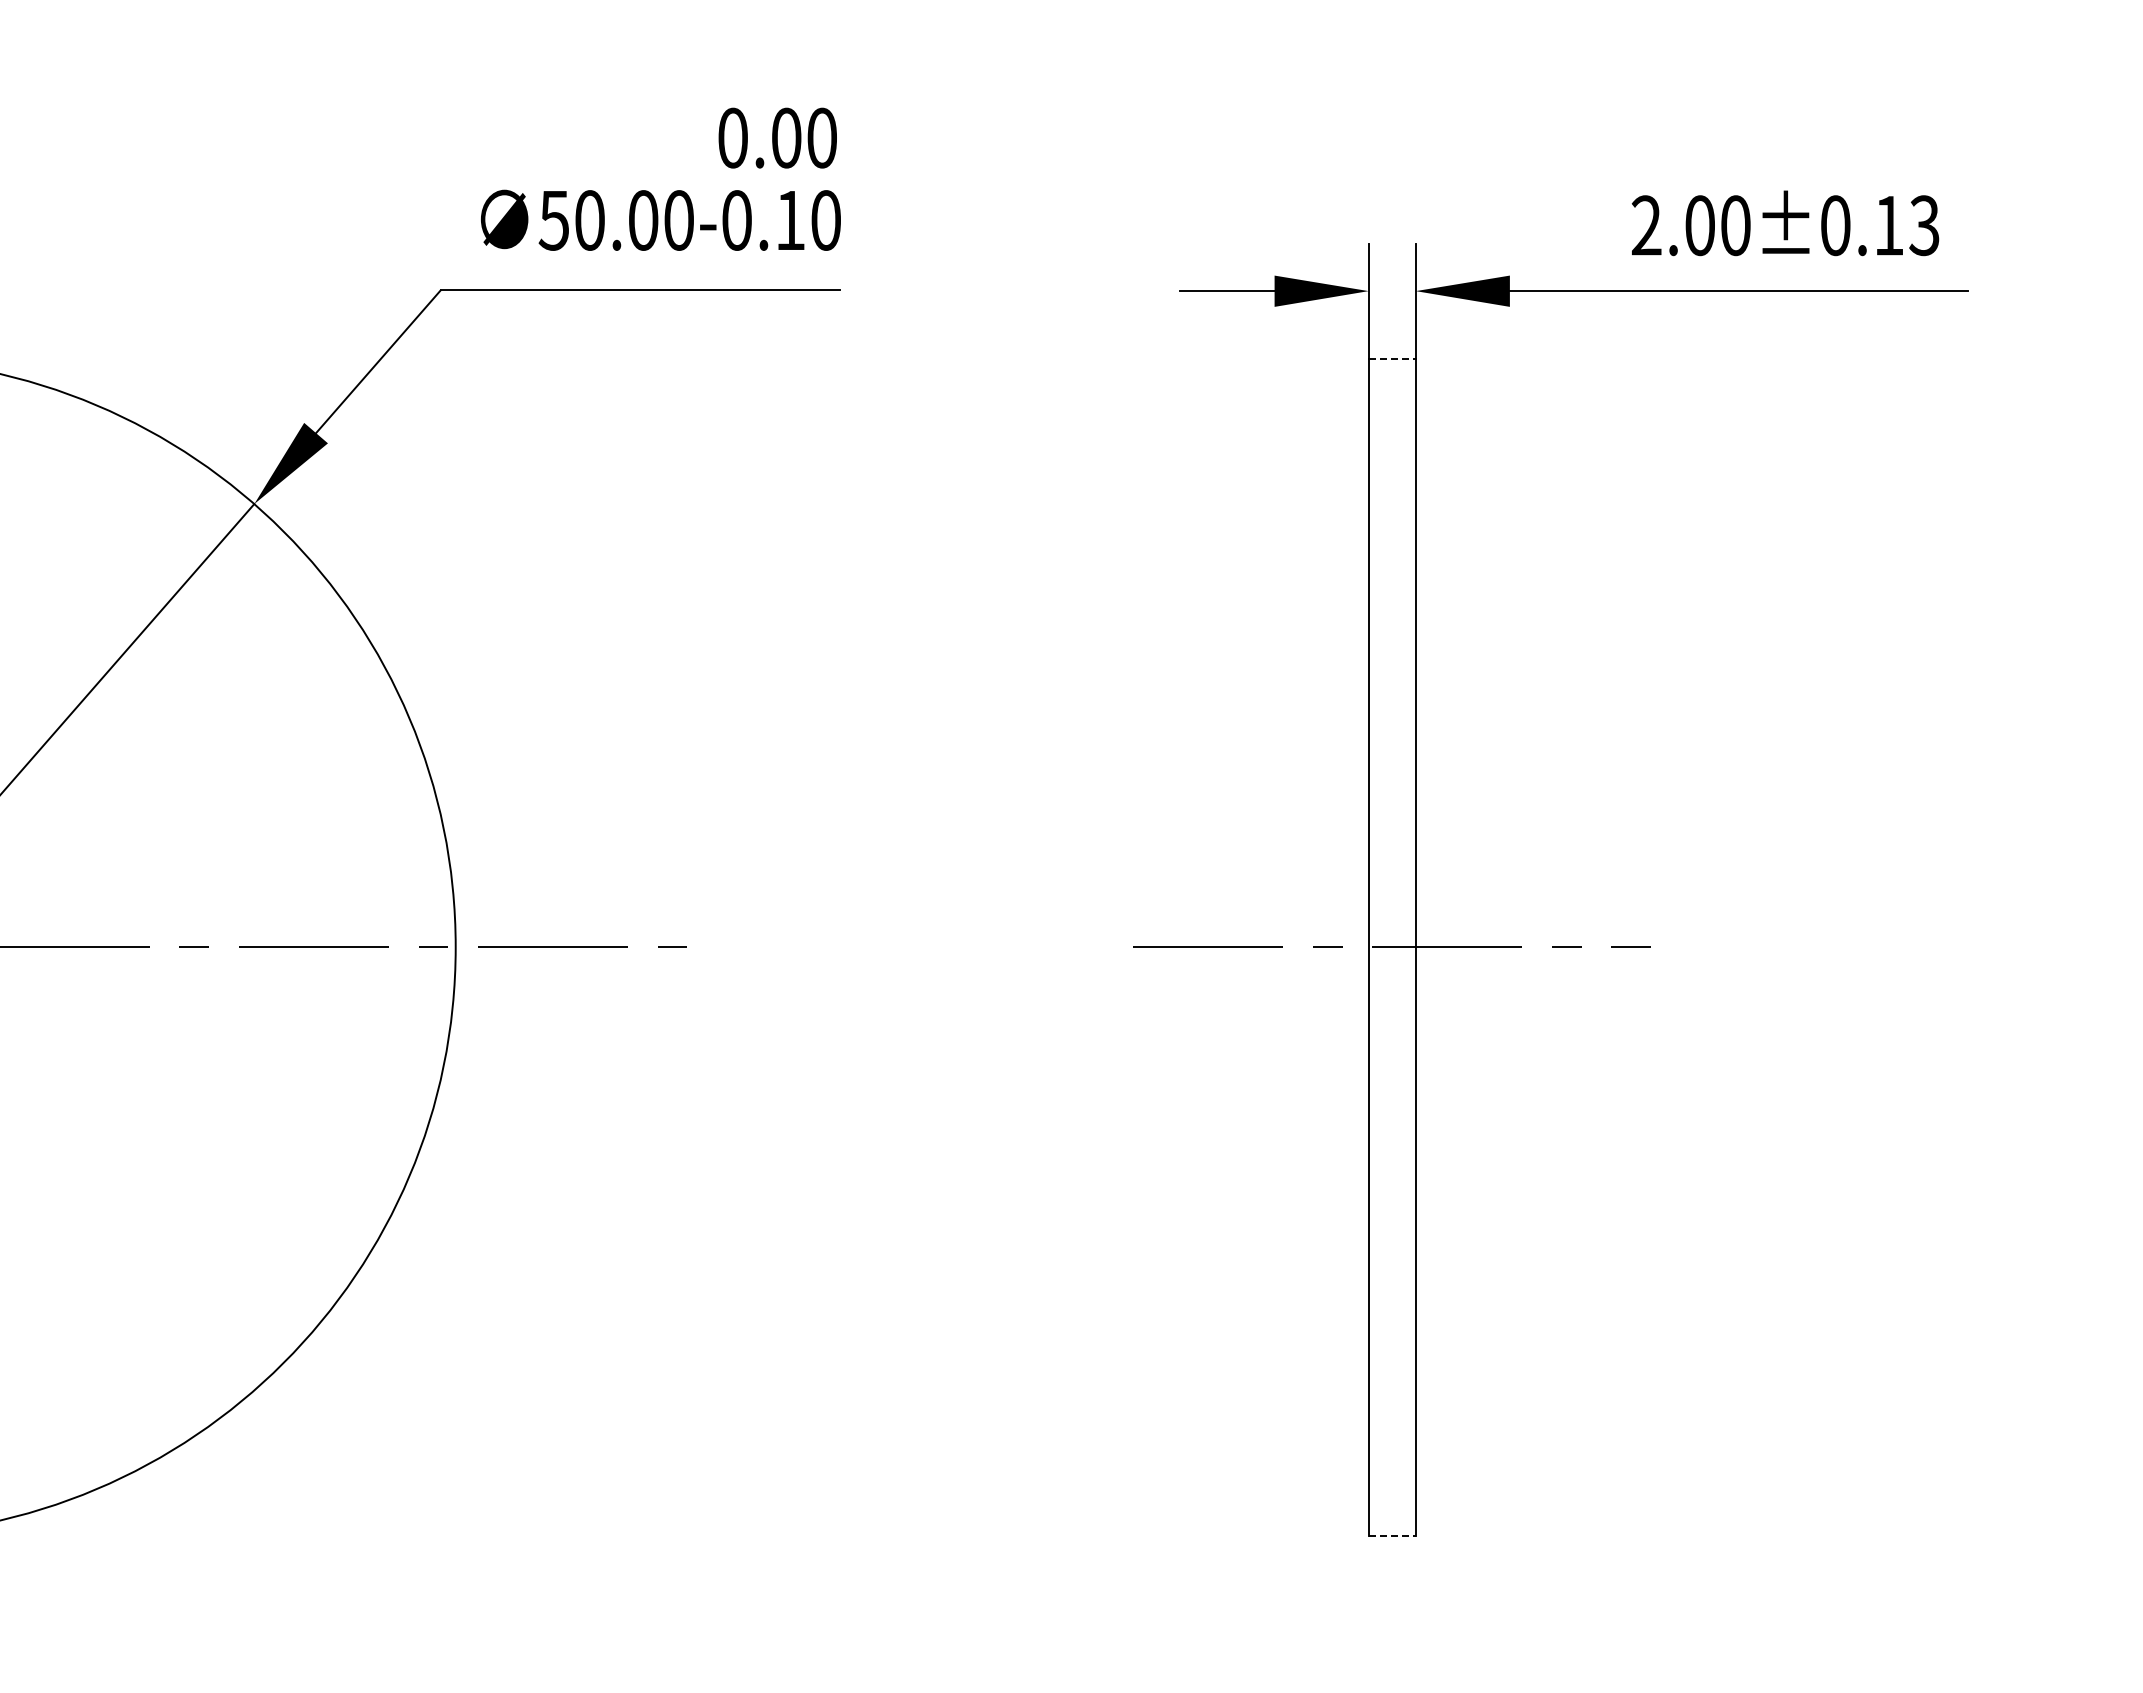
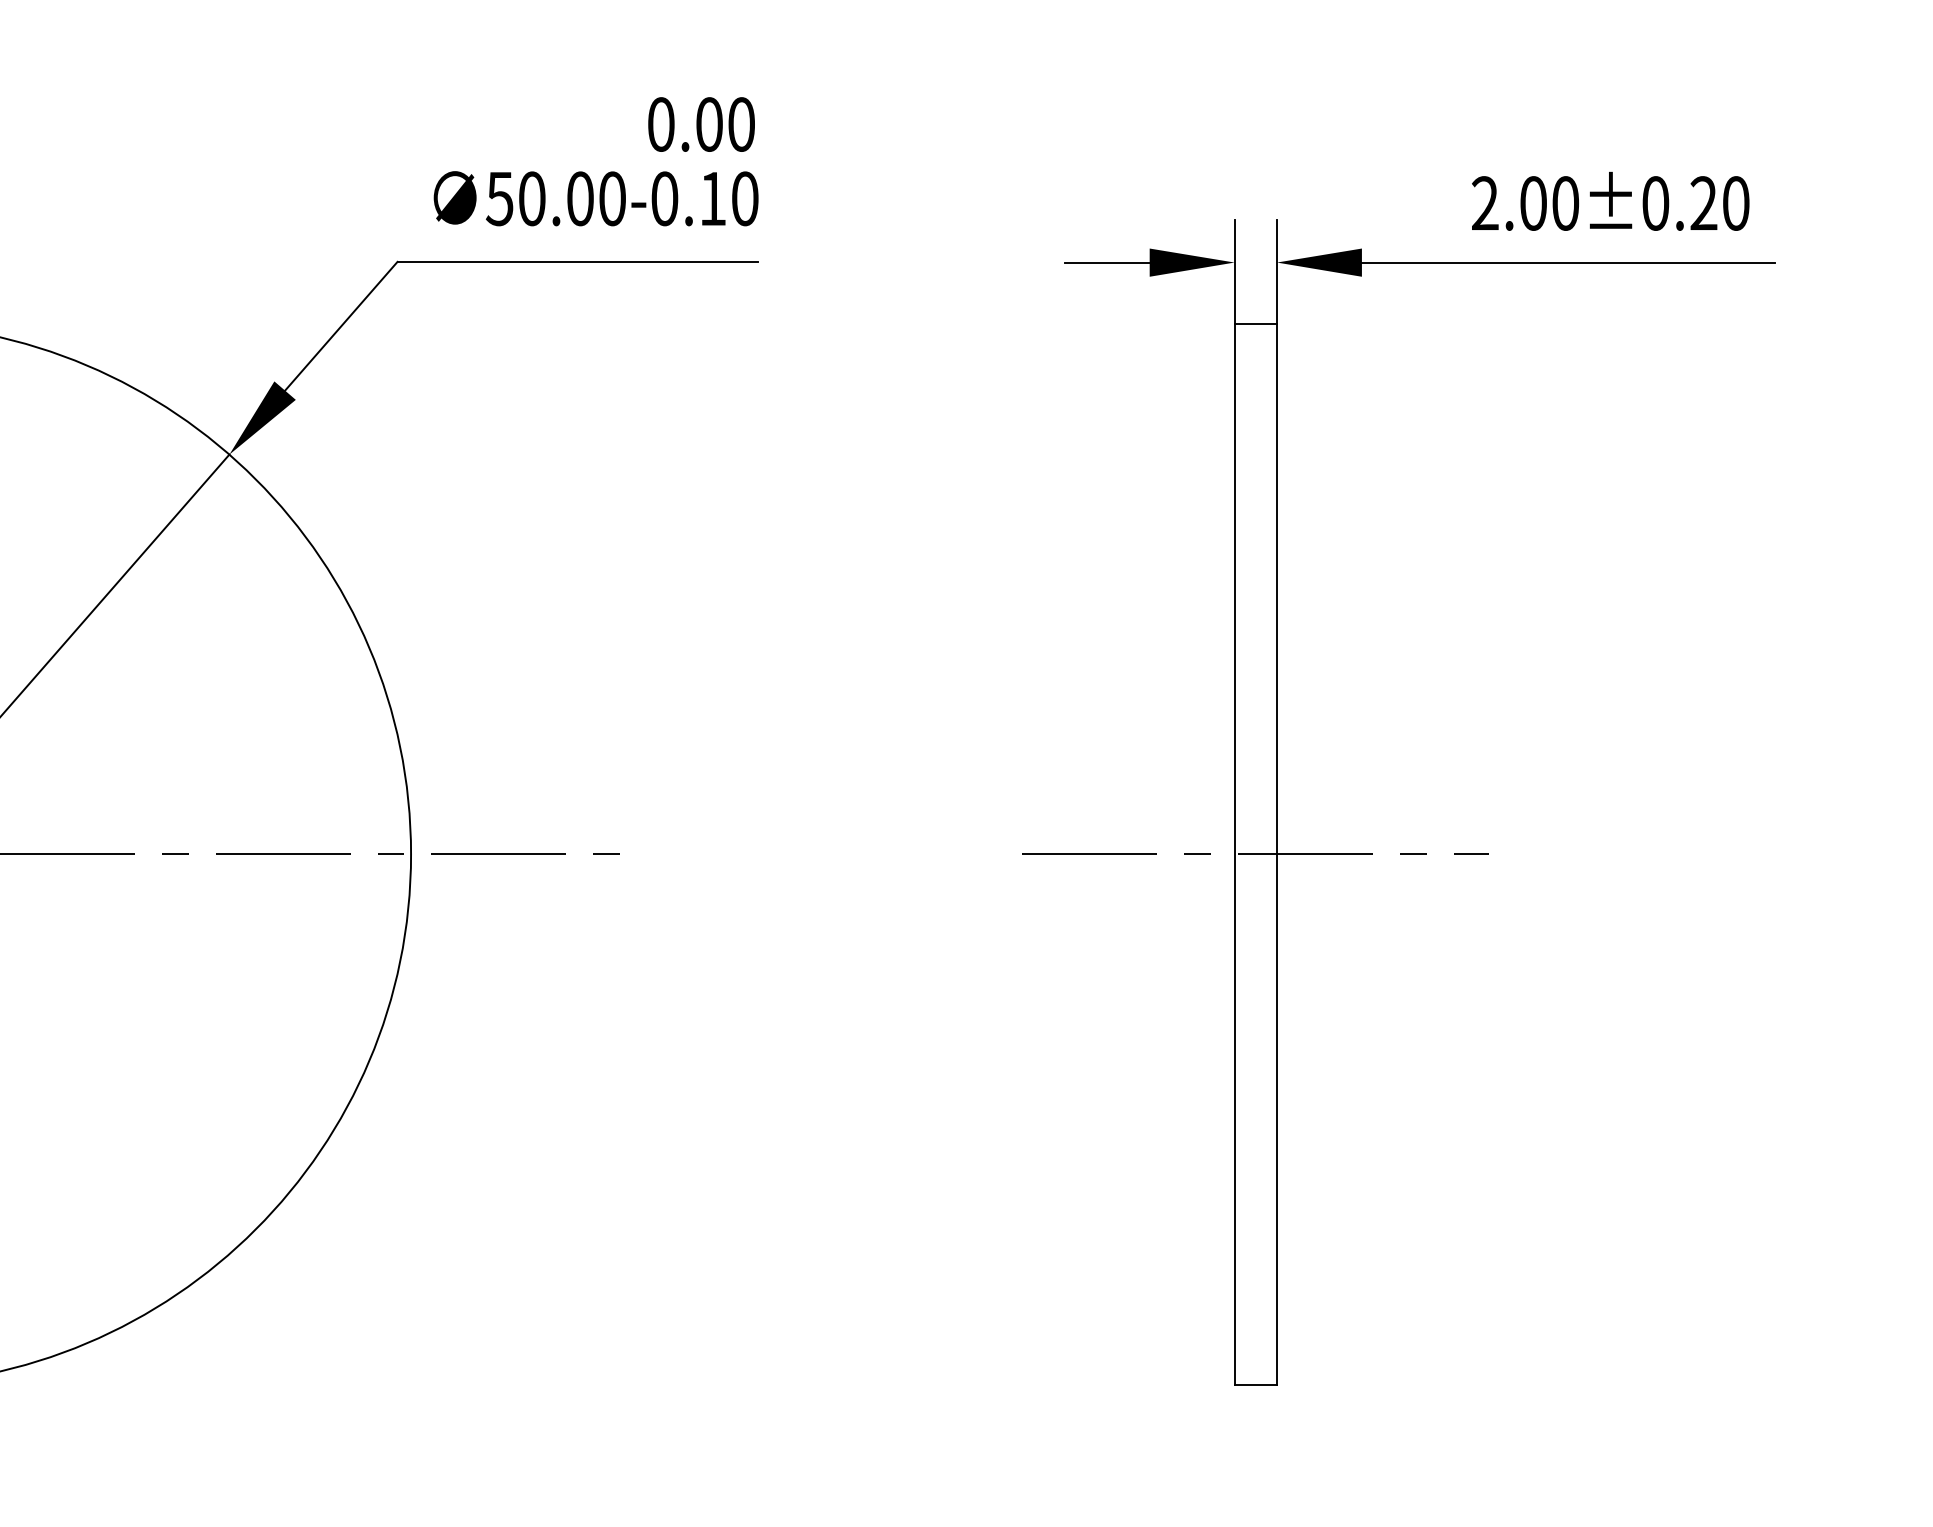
text: (1906, 225) -> (1719, 203), 2.00±0.13 -> 2.00±0.20
line: (1392, 359) -> (1256, 324), dashed -> solid
line: (1392, 1535) -> (1256, 1384), dashed -> solid

